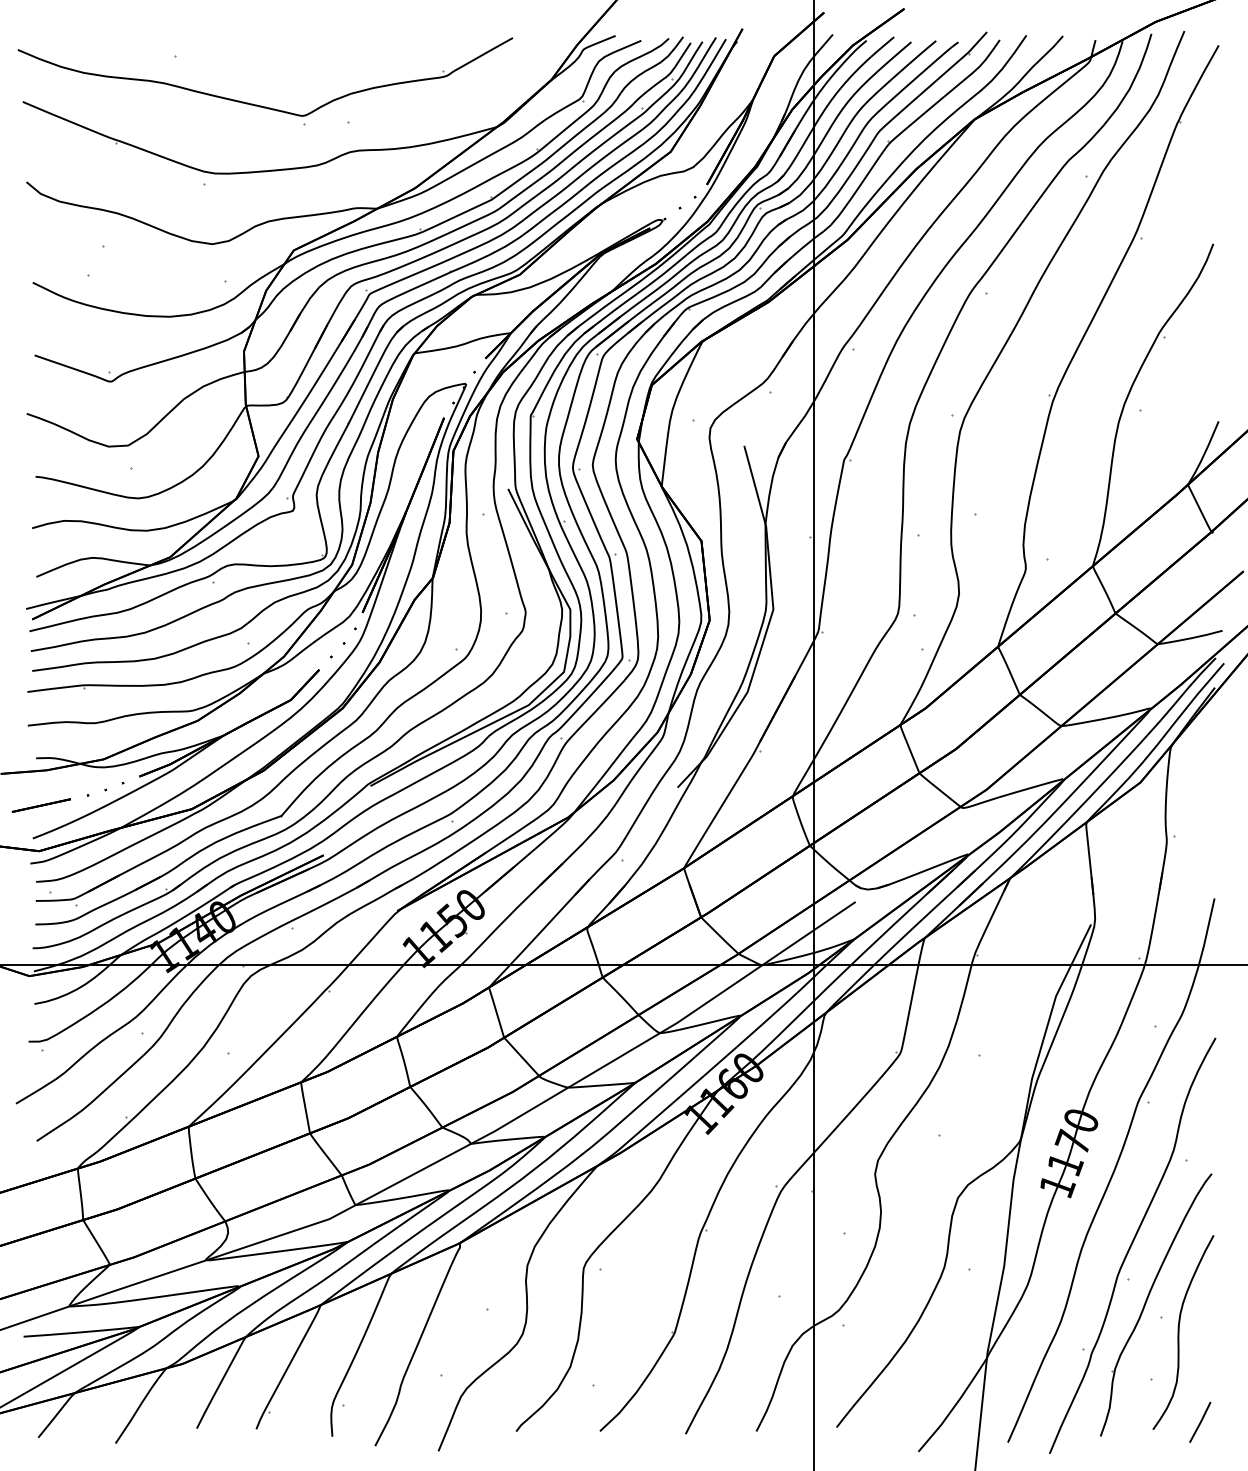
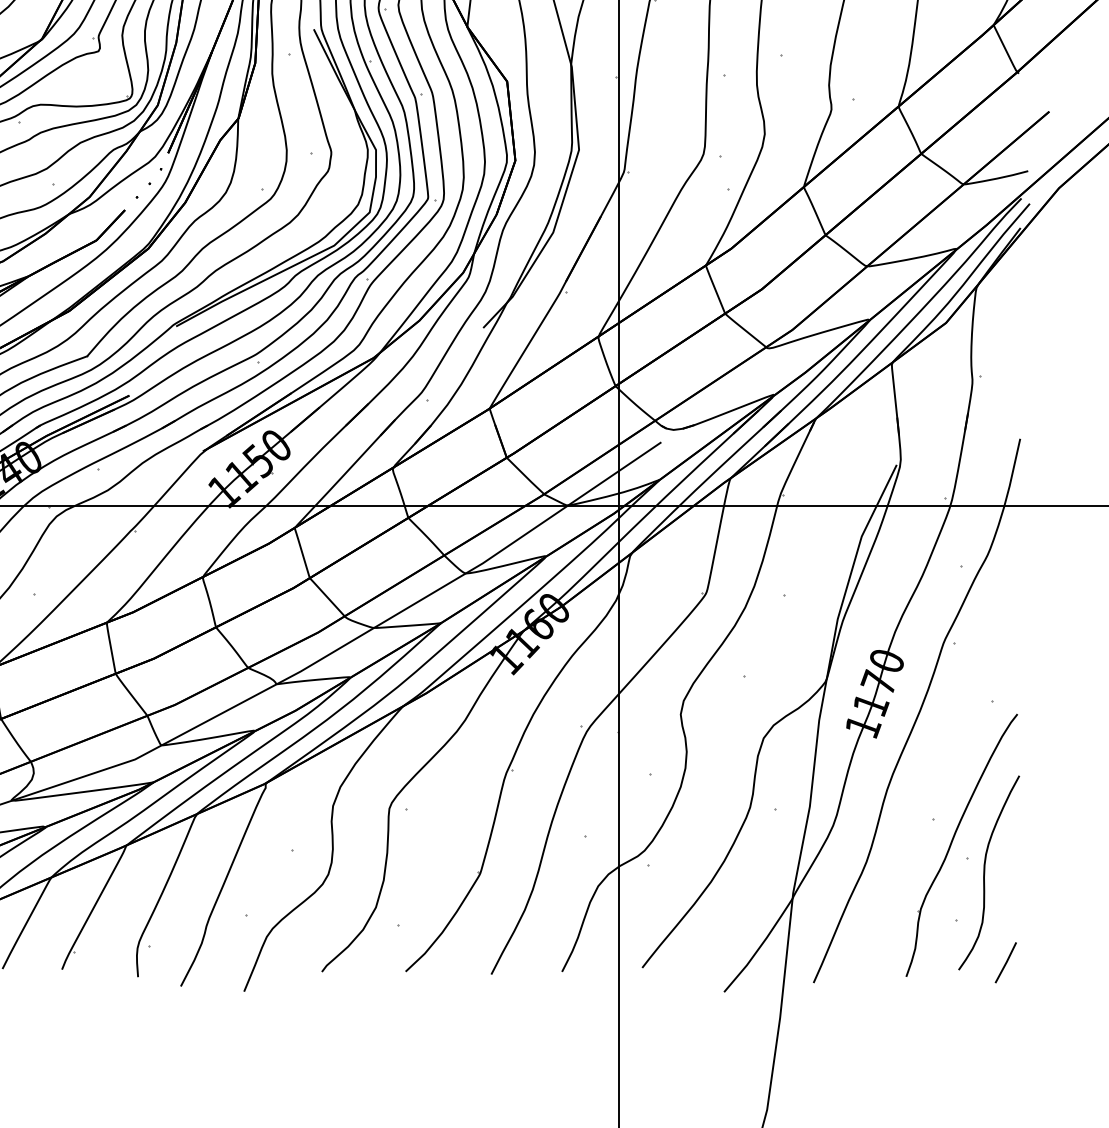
part: (1132, 1245) -> (938, 785), removed

